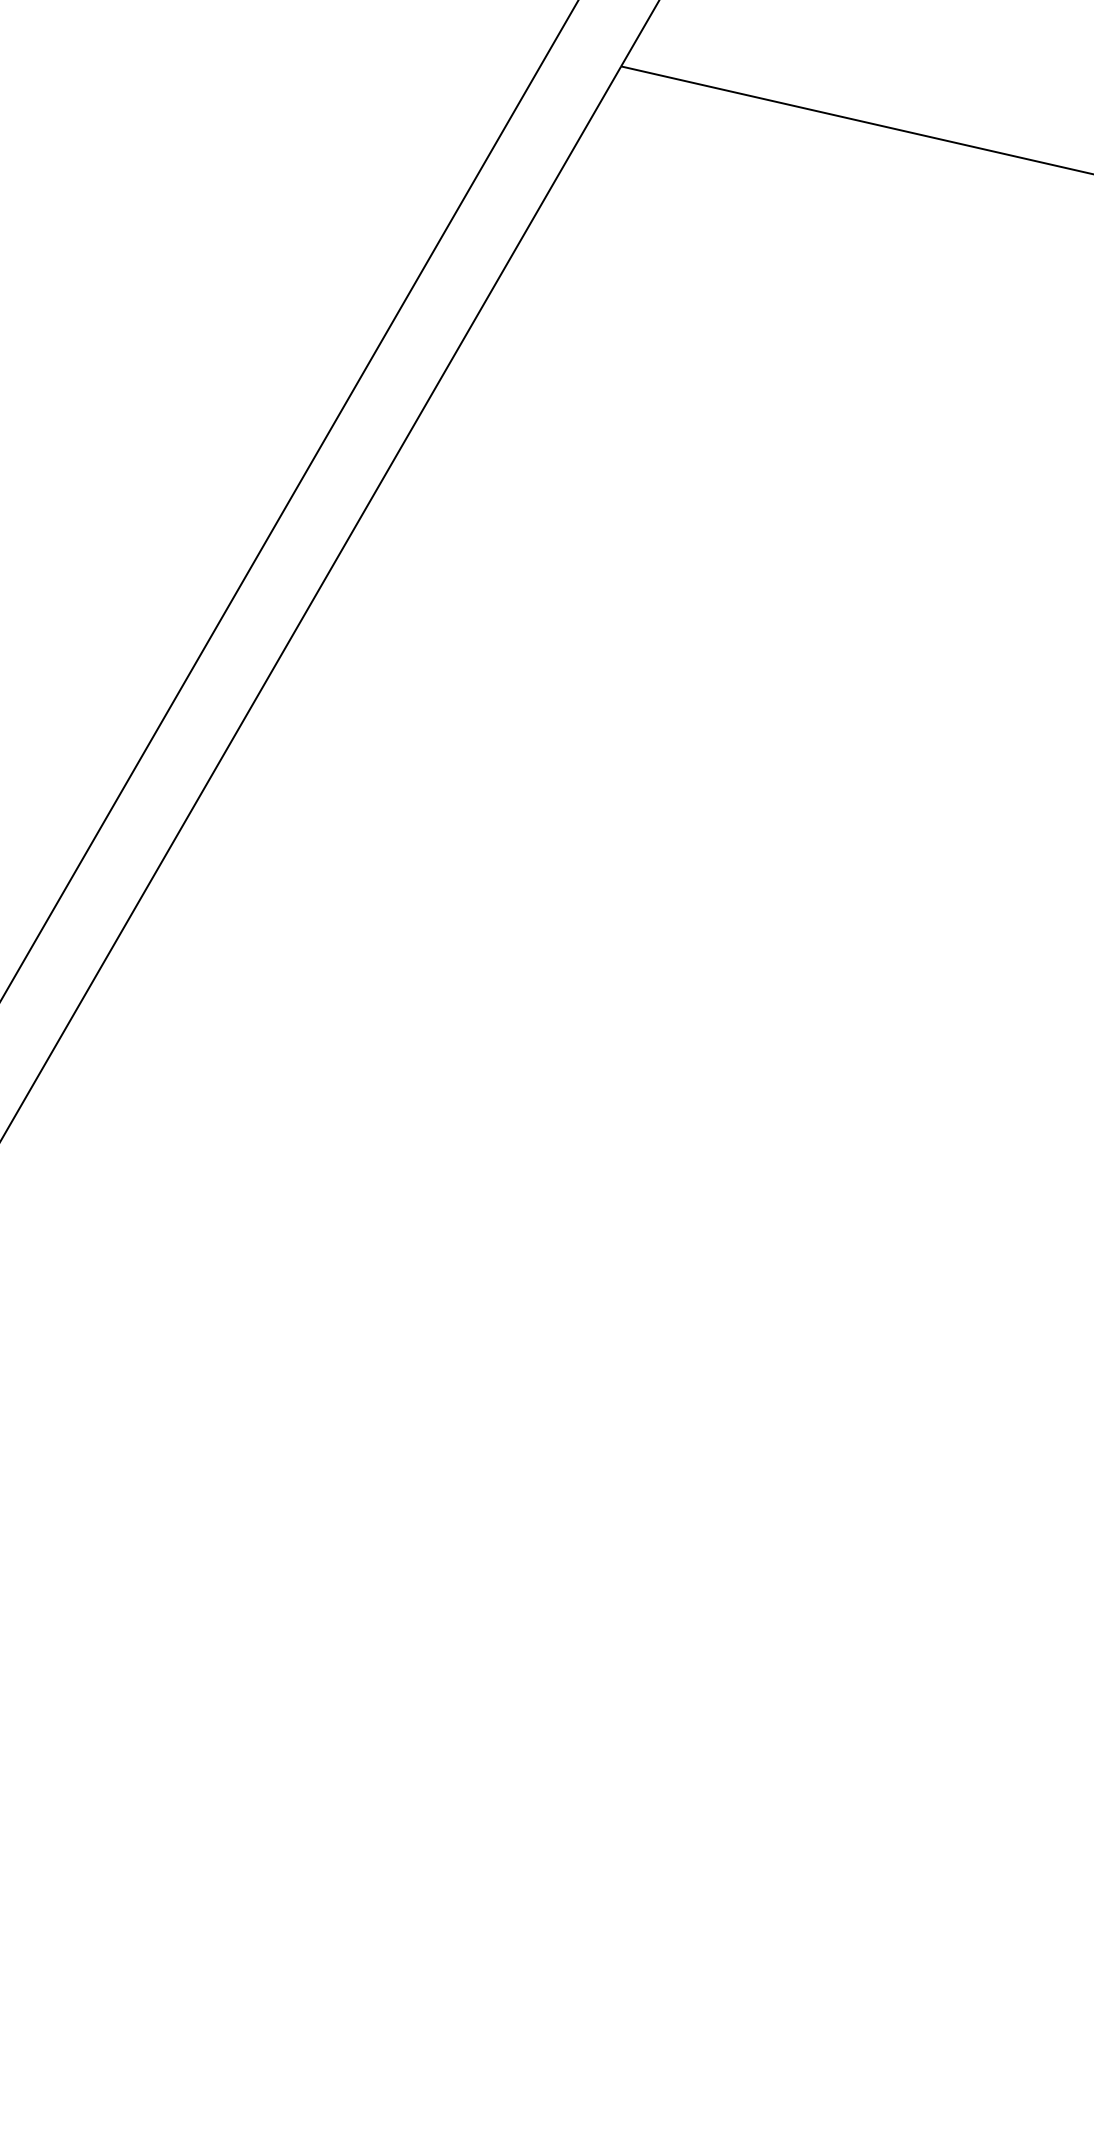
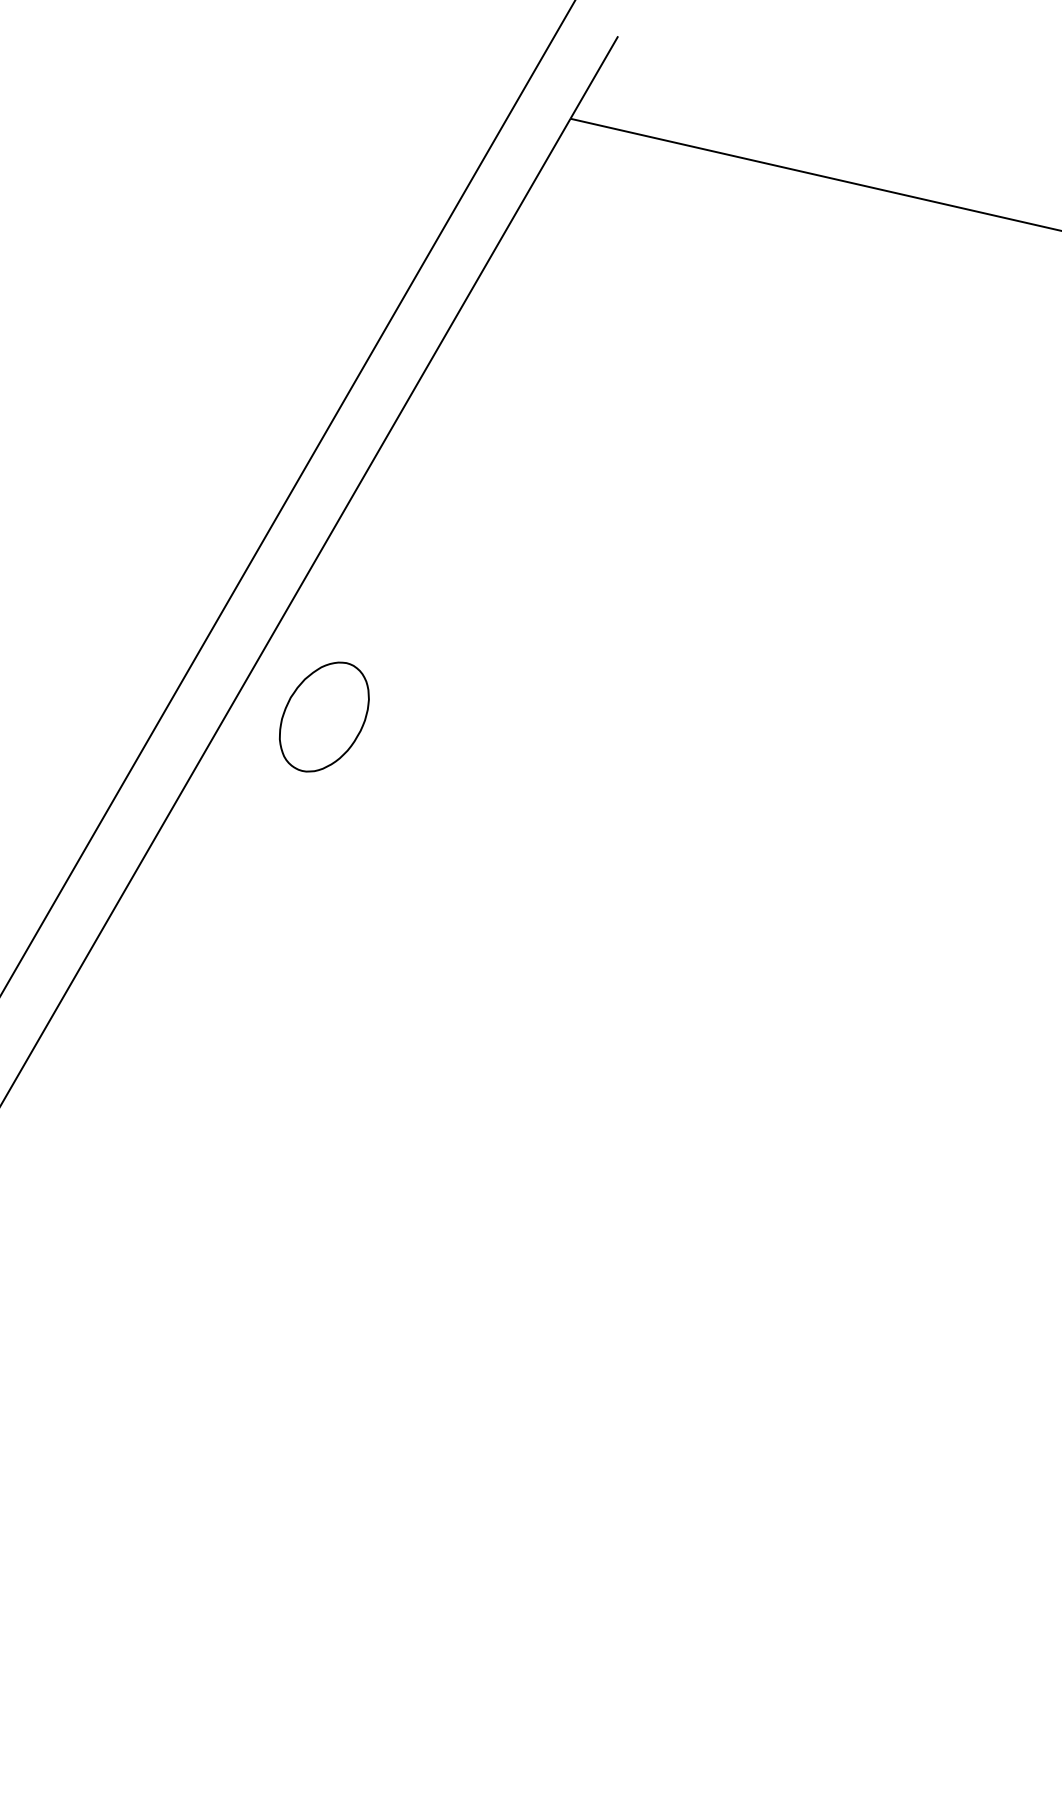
part: (308, 826) -> (324, 716), added

